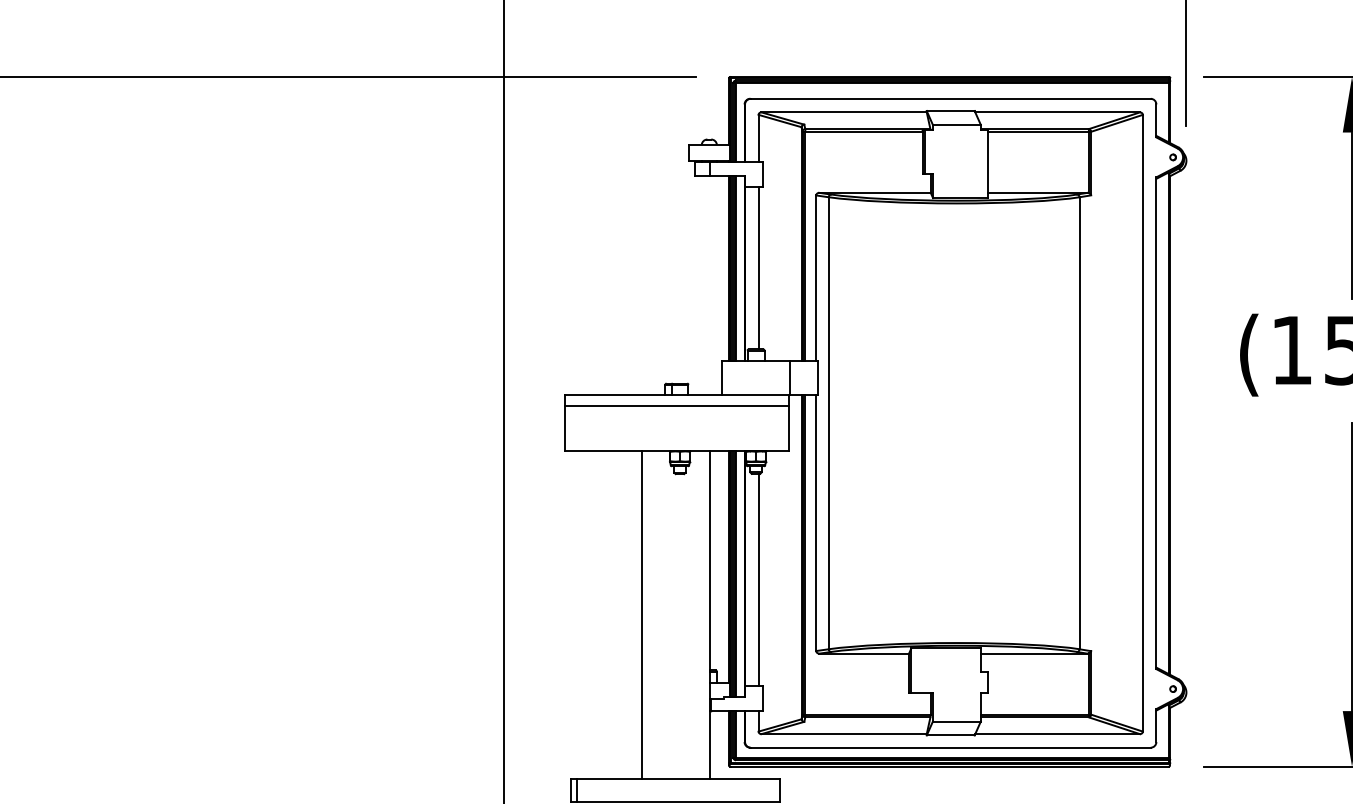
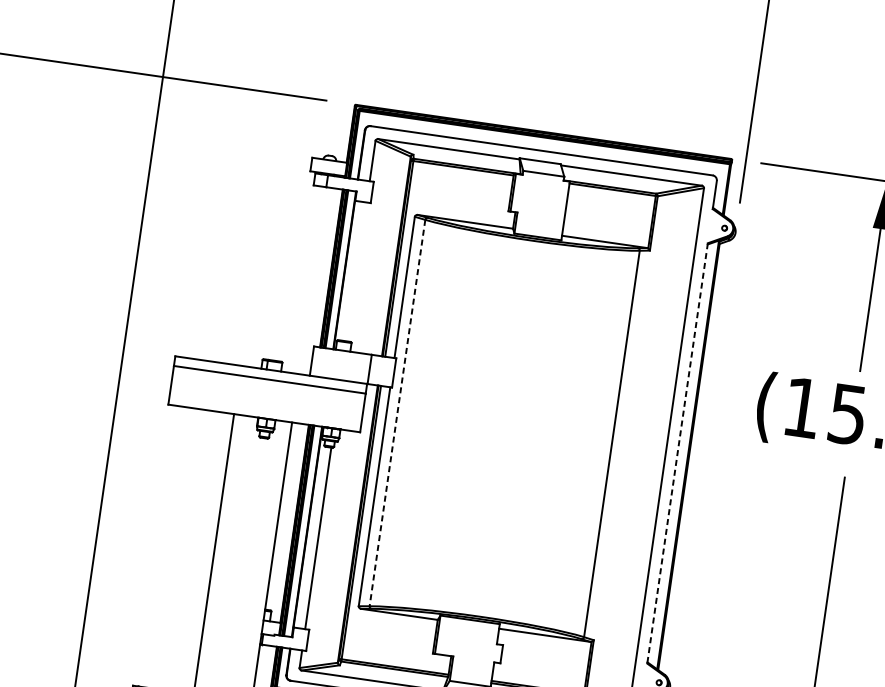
line: (758, 268) -> (356, 272), removed
line: (828, 423) -> (397, 413), solid -> dashed
line: (1156, 423) -> (677, 453), solid -> dashed

